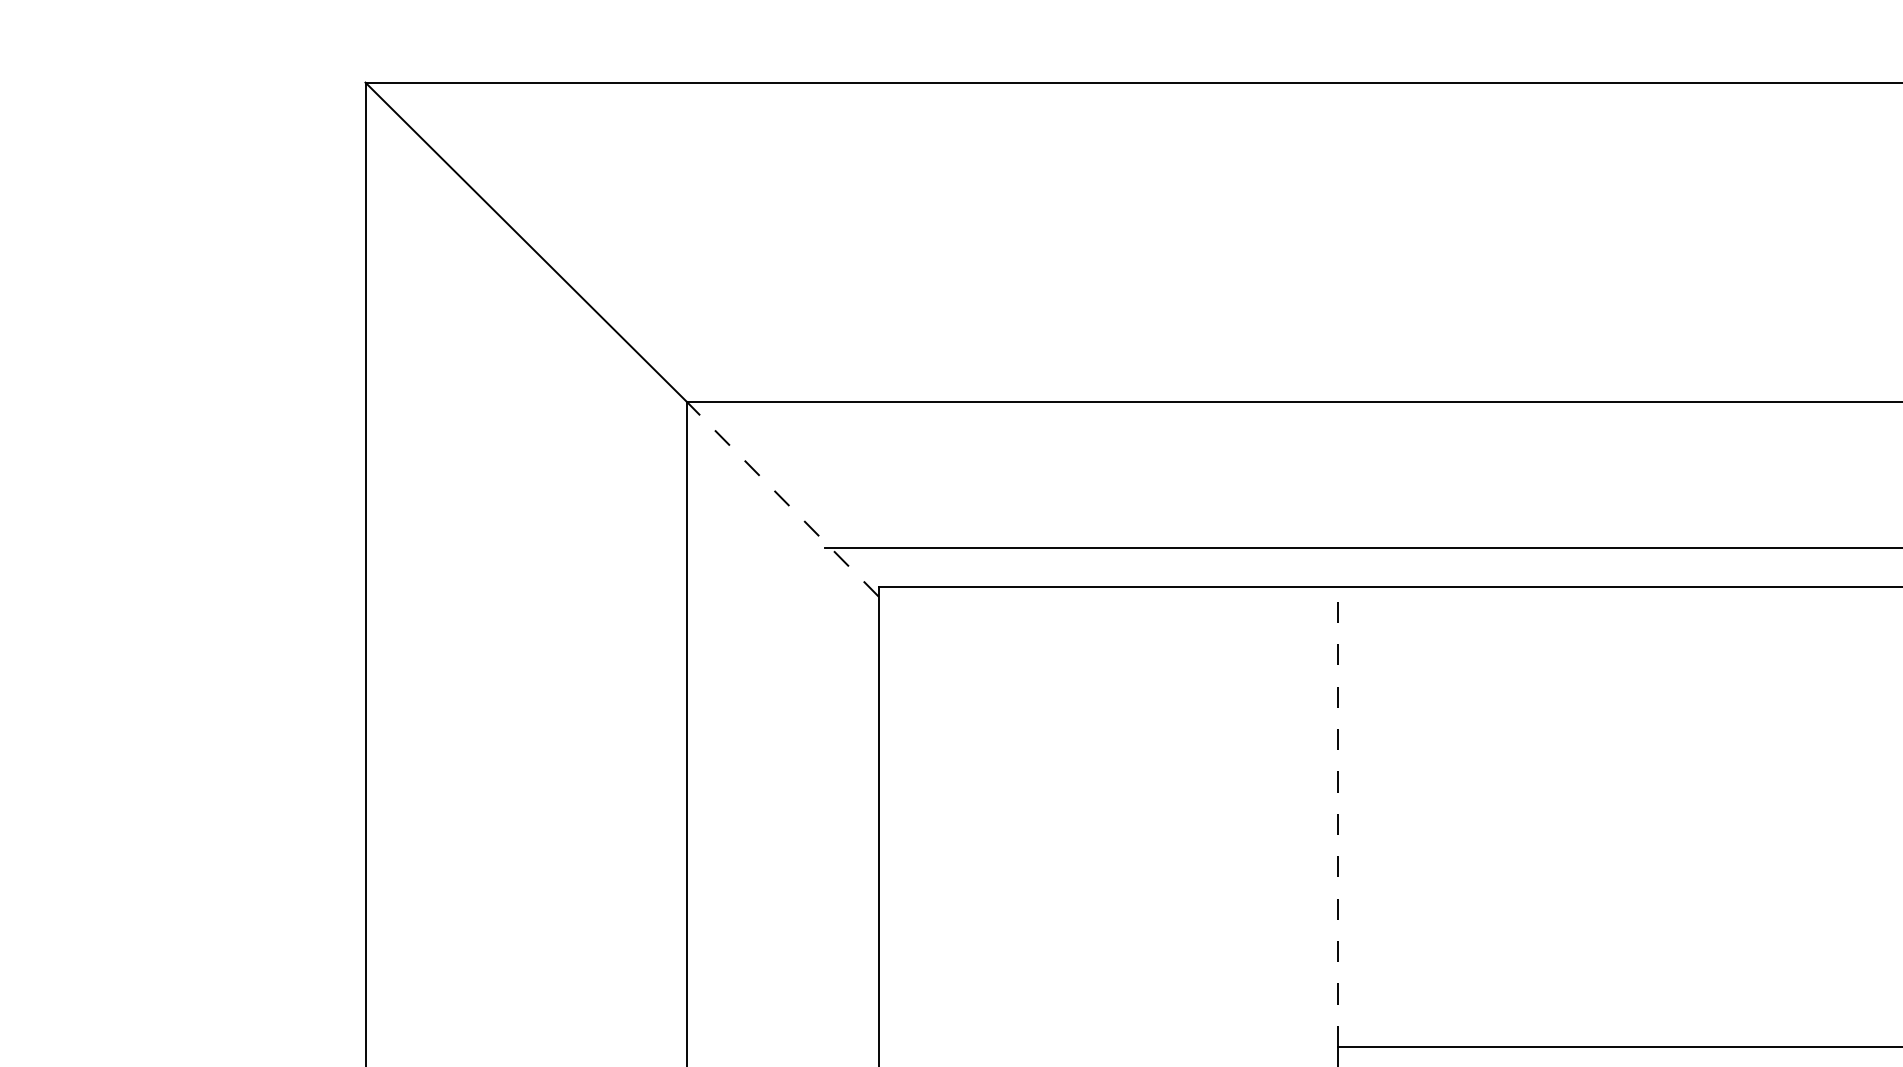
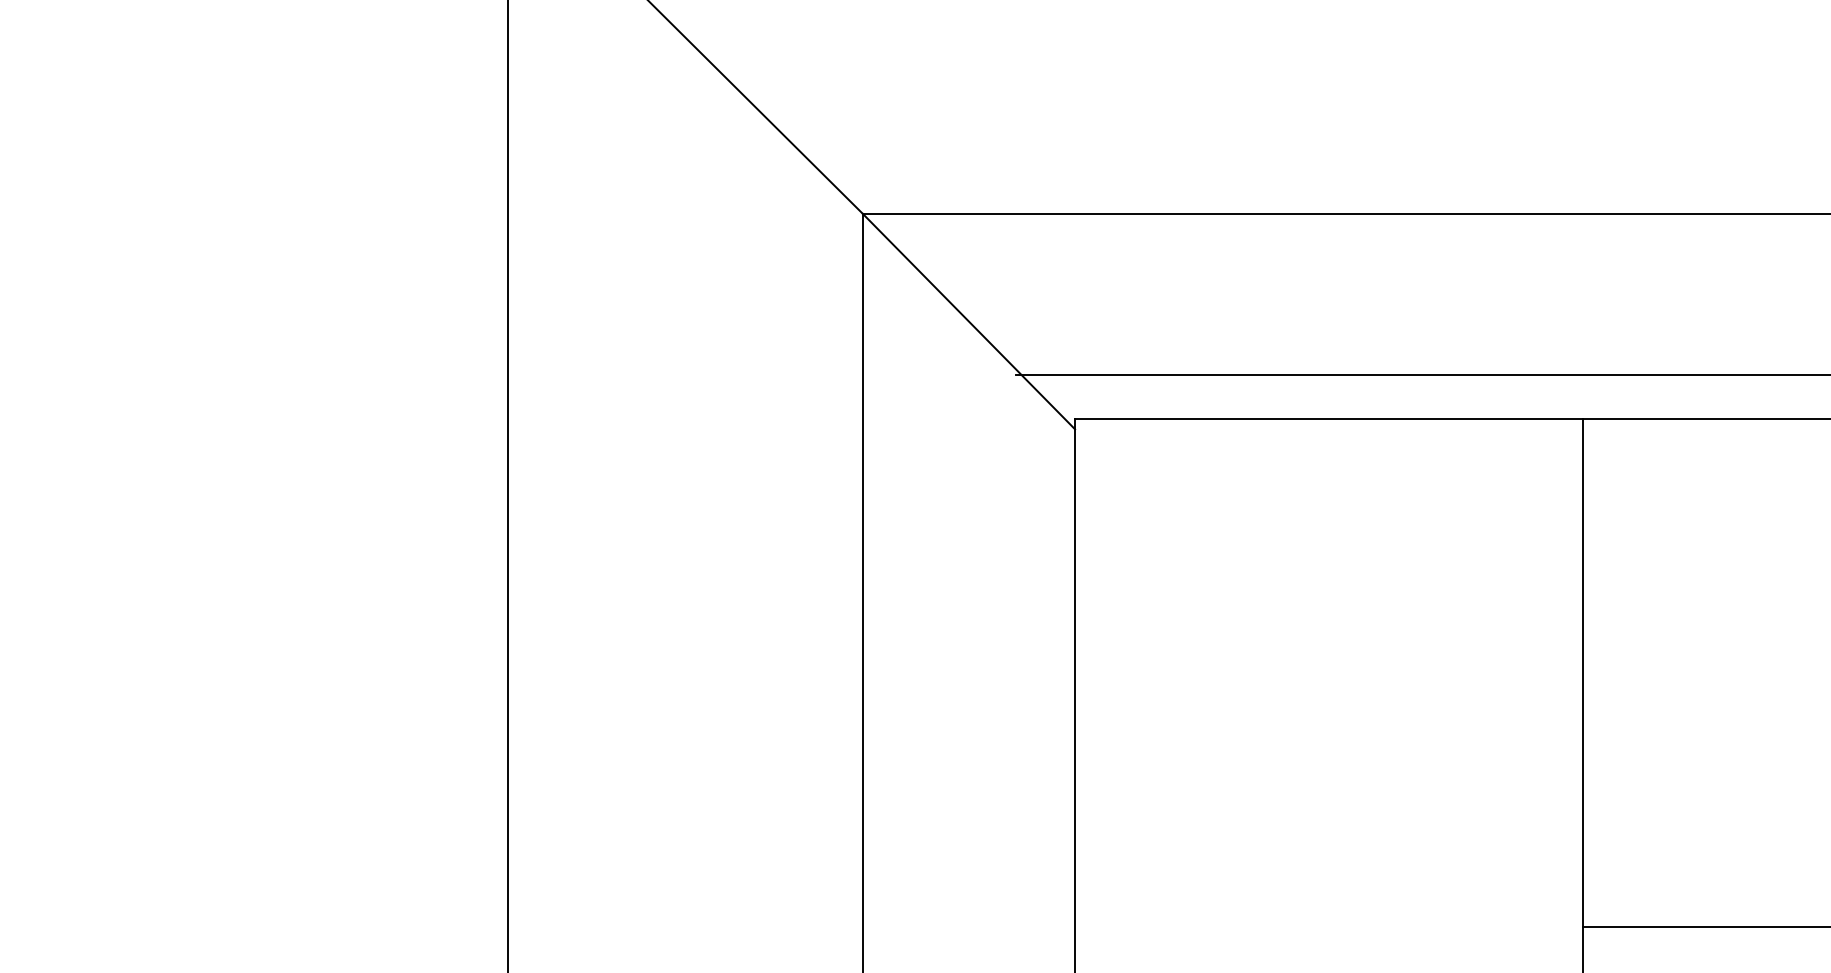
line: (782, 499) -> (968, 322), dashed -> solid
line: (1338, 817) -> (1583, 673), dashed -> solid

